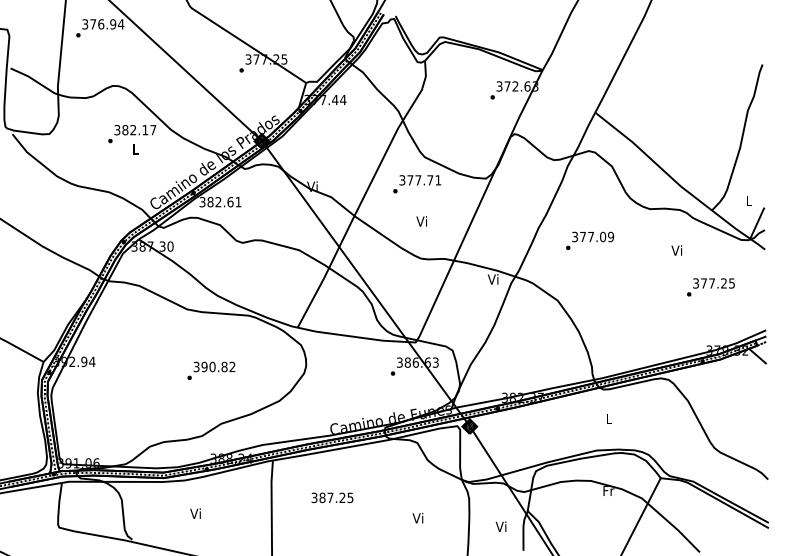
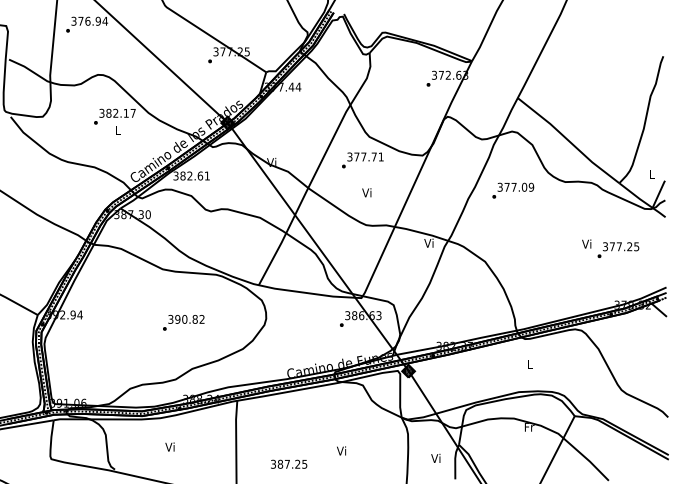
text: (590, 240) -> (513, 190), moved
text: (676, 249) -> (586, 243), moved
text: (332, 496) -> (289, 463), moved
text: (417, 517) -> (341, 450), moved

